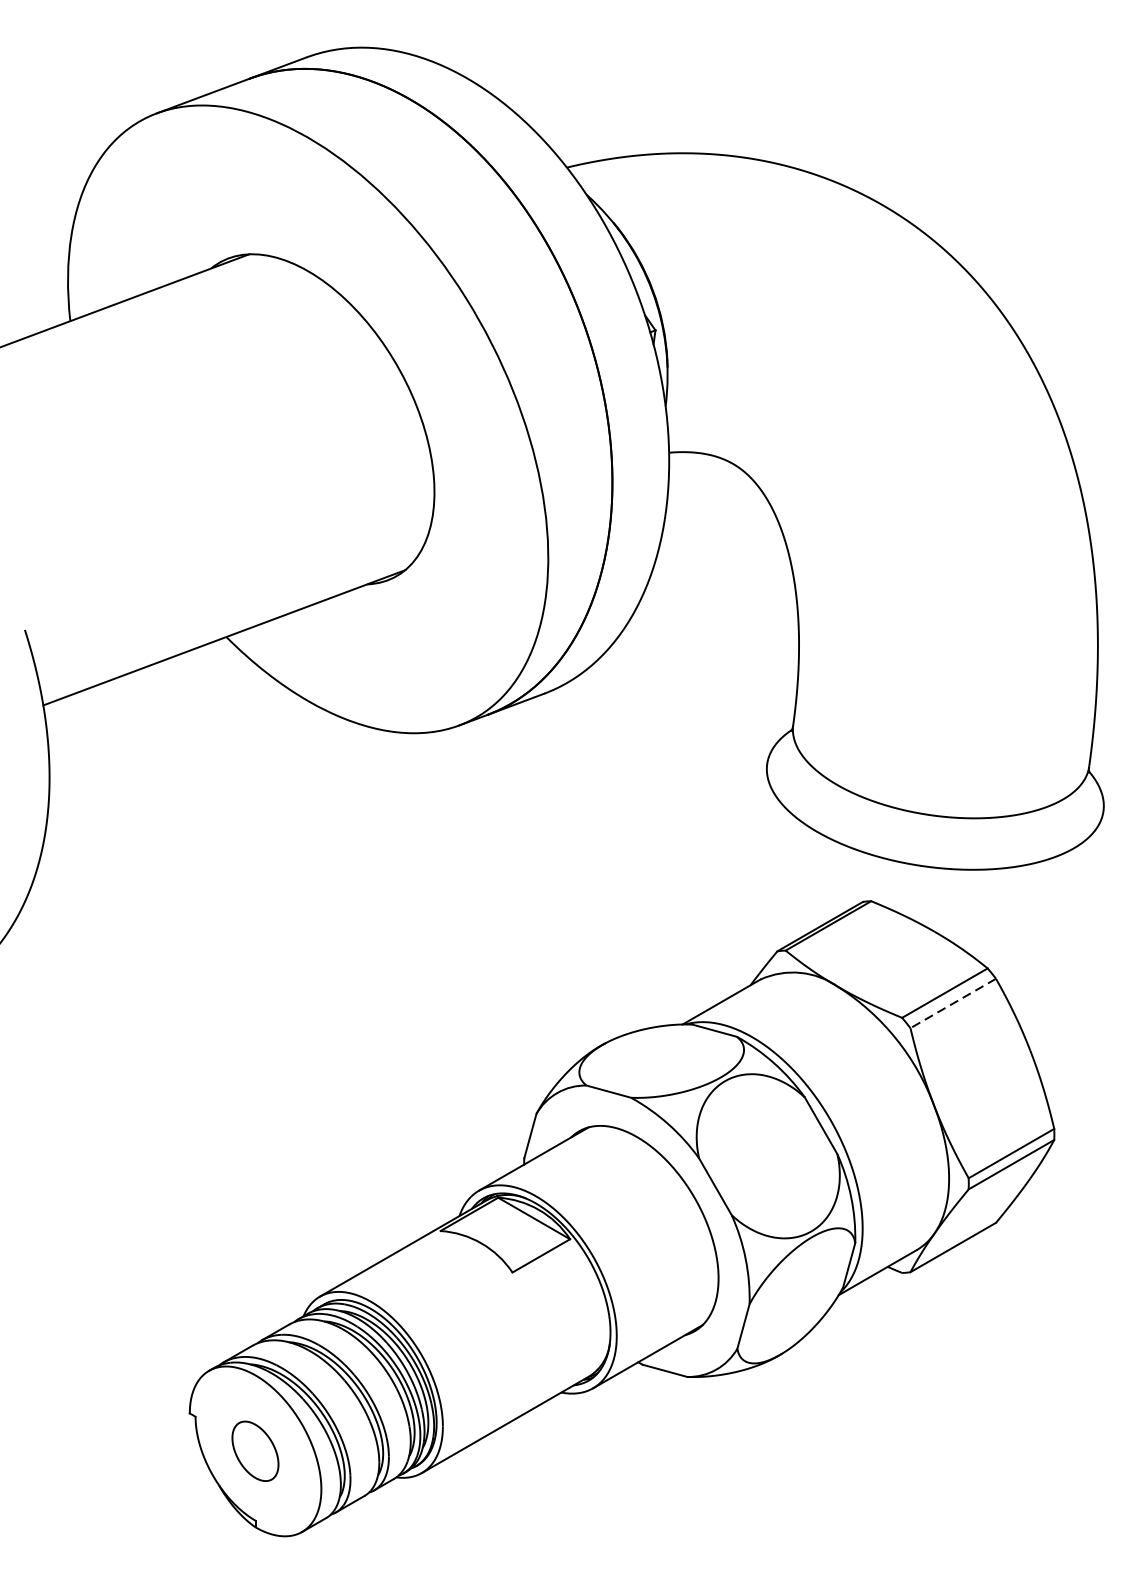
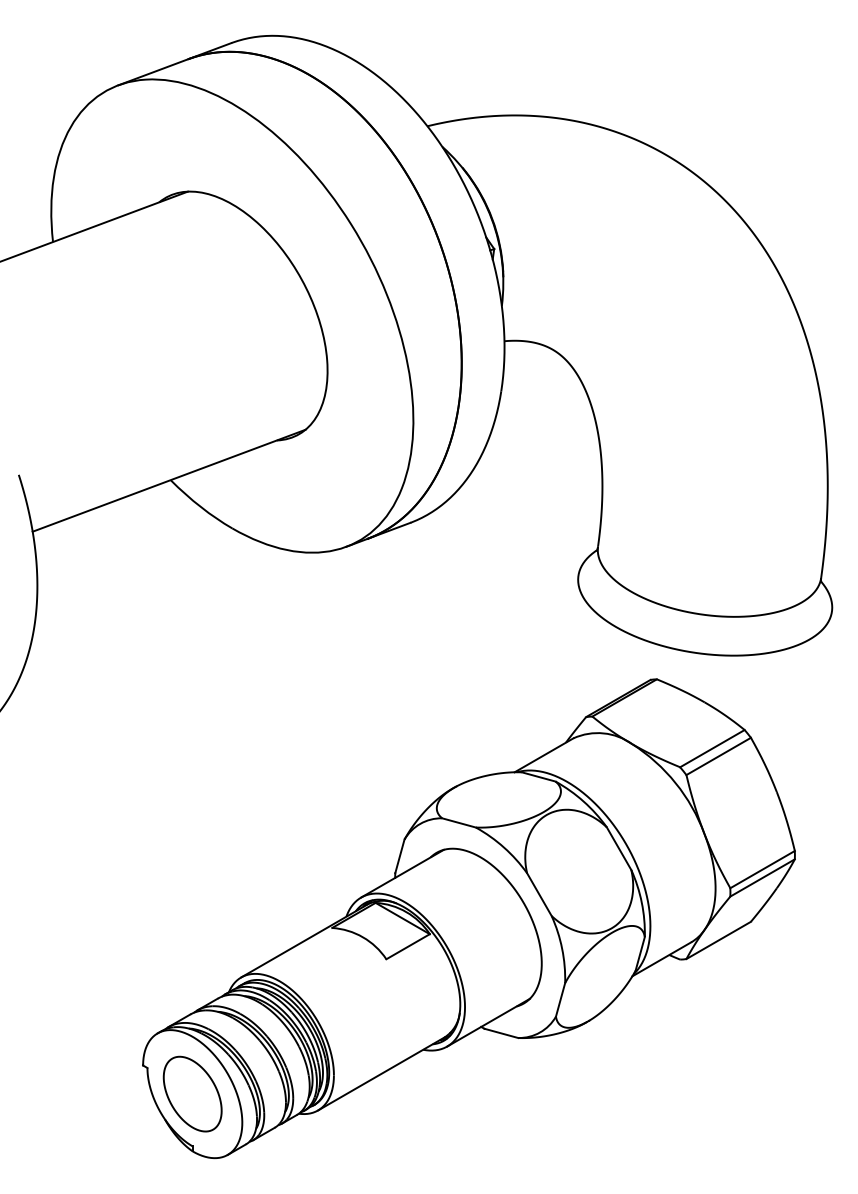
line: (952, 1003) -> (718, 756), dashed -> solid
part: (255, 1450) -> (192, 1093), size x1.67

